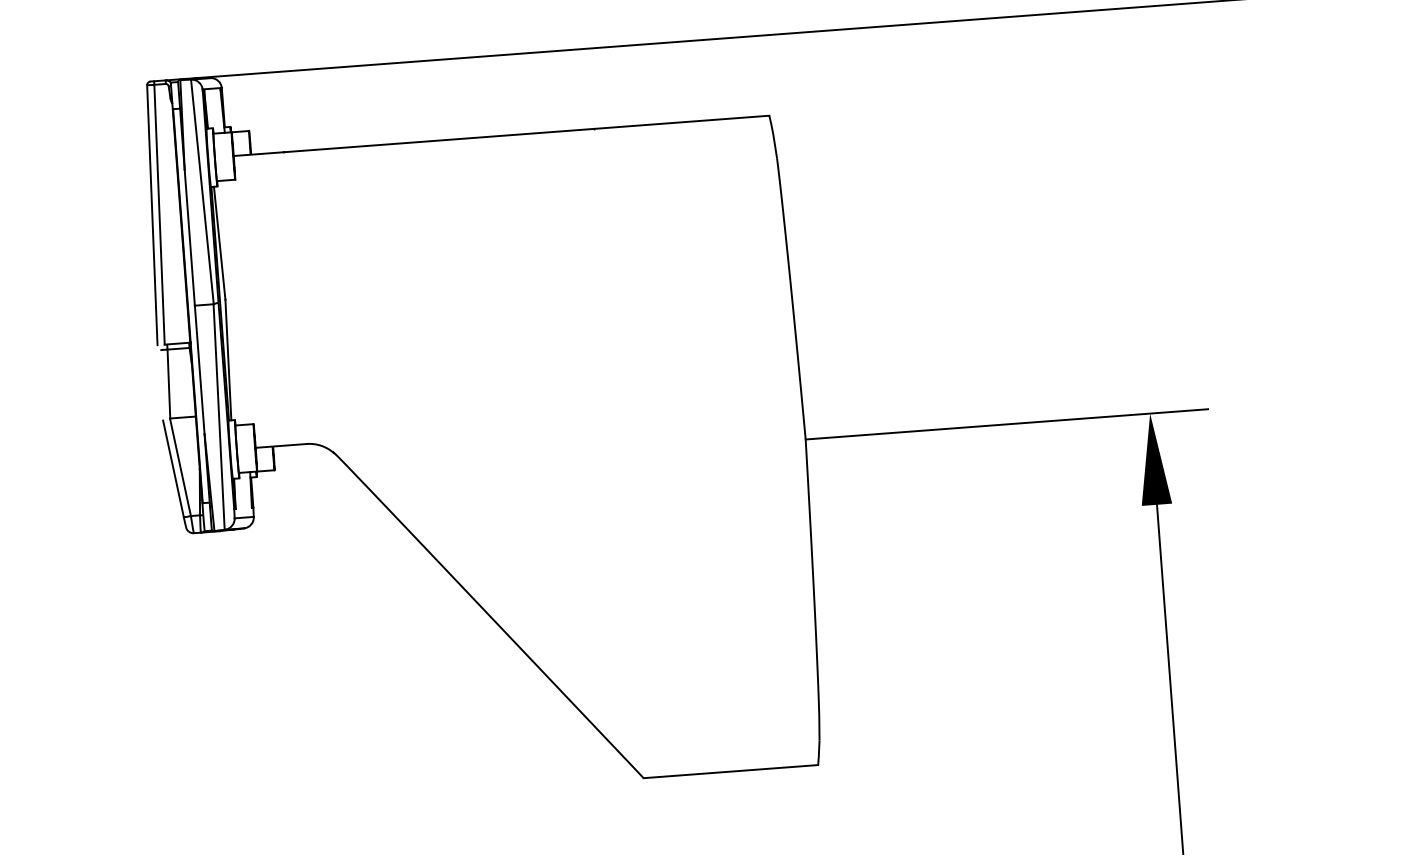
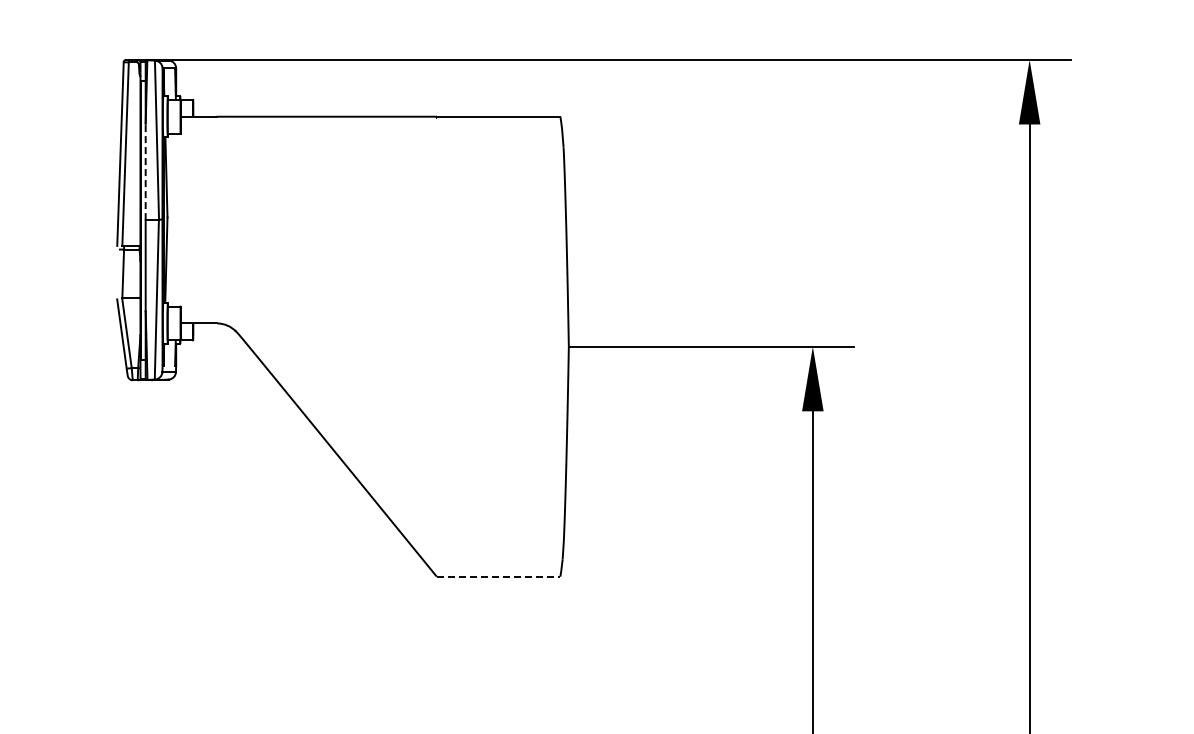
line: (189, 237) -> (145, 171), solid -> dashed
line: (730, 771) -> (498, 576), solid -> dashed

